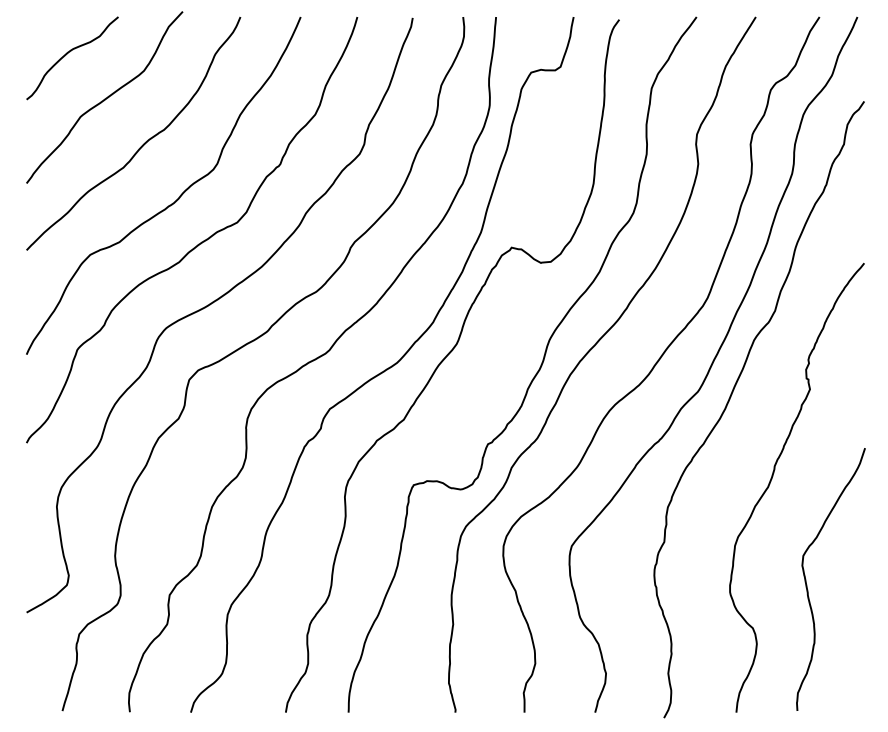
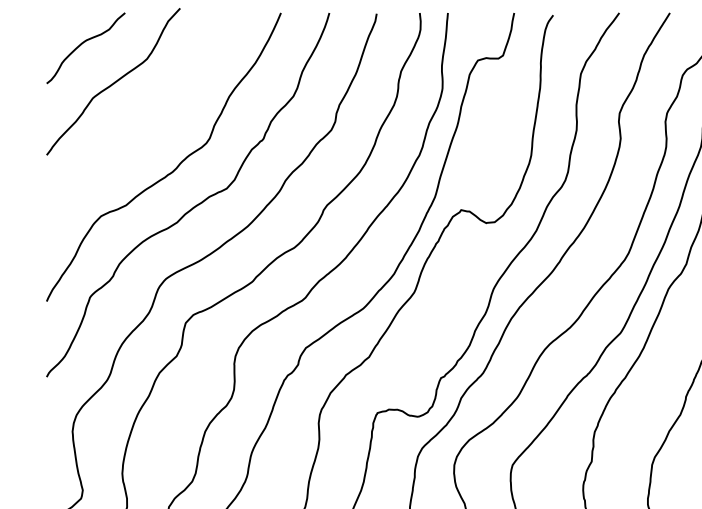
curve: (143, 143) -> (146, 121), removed

